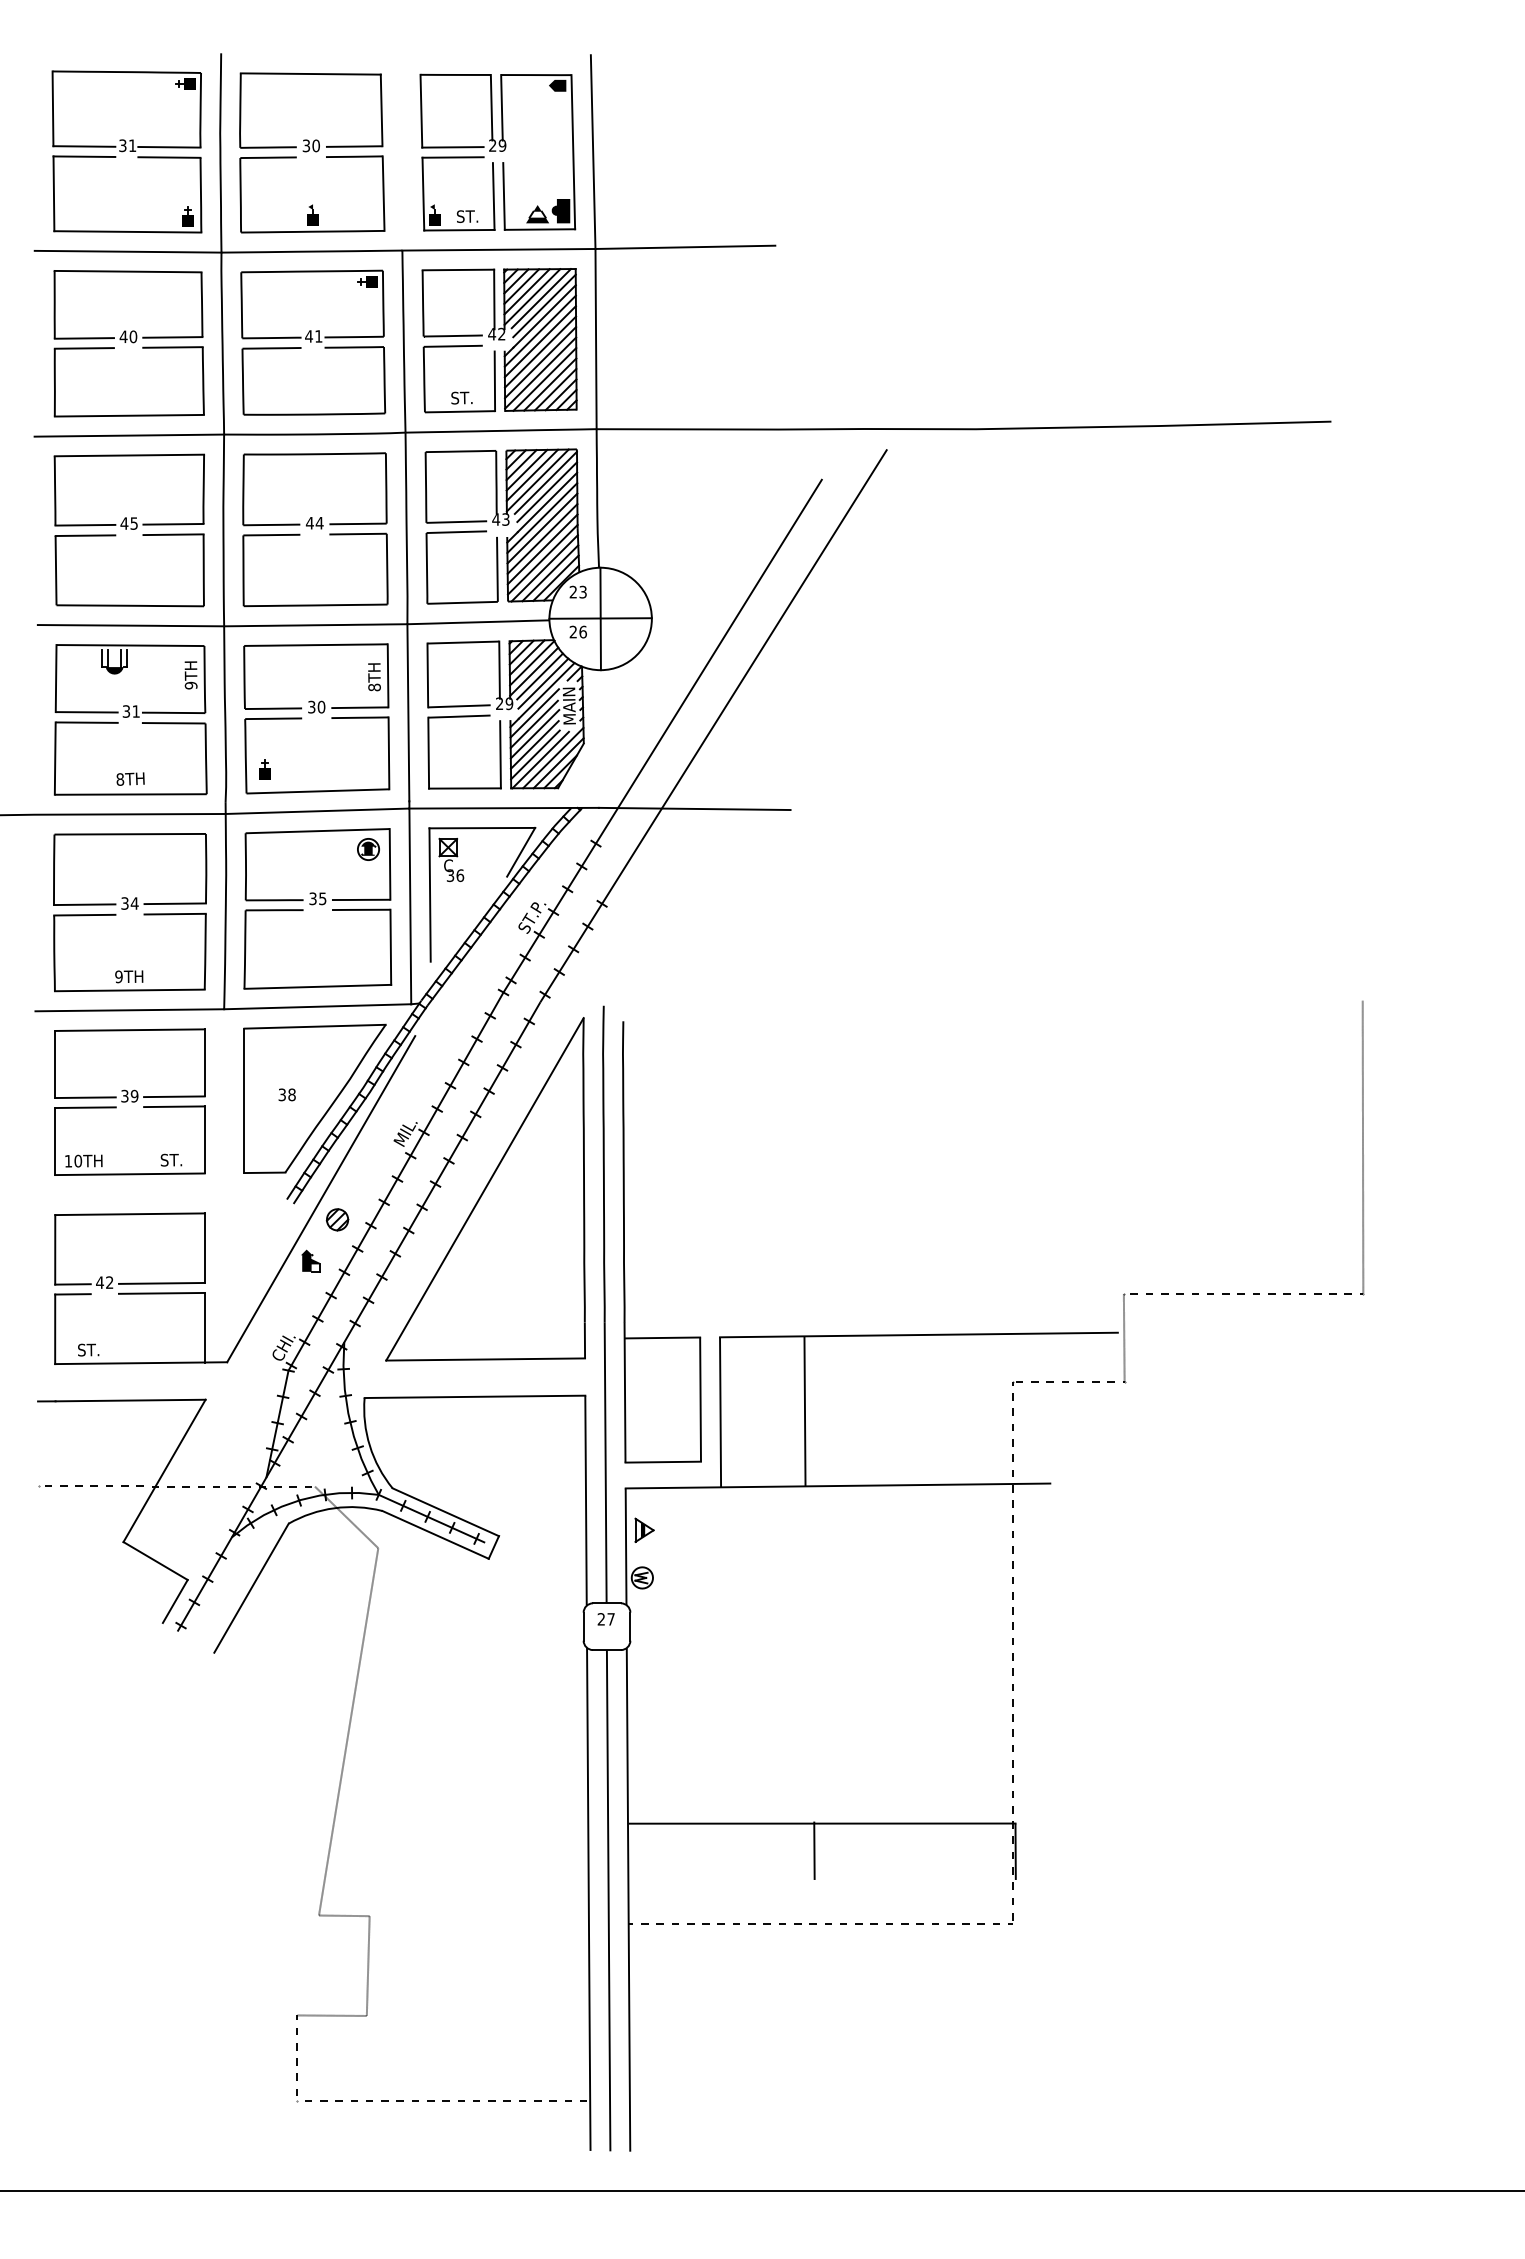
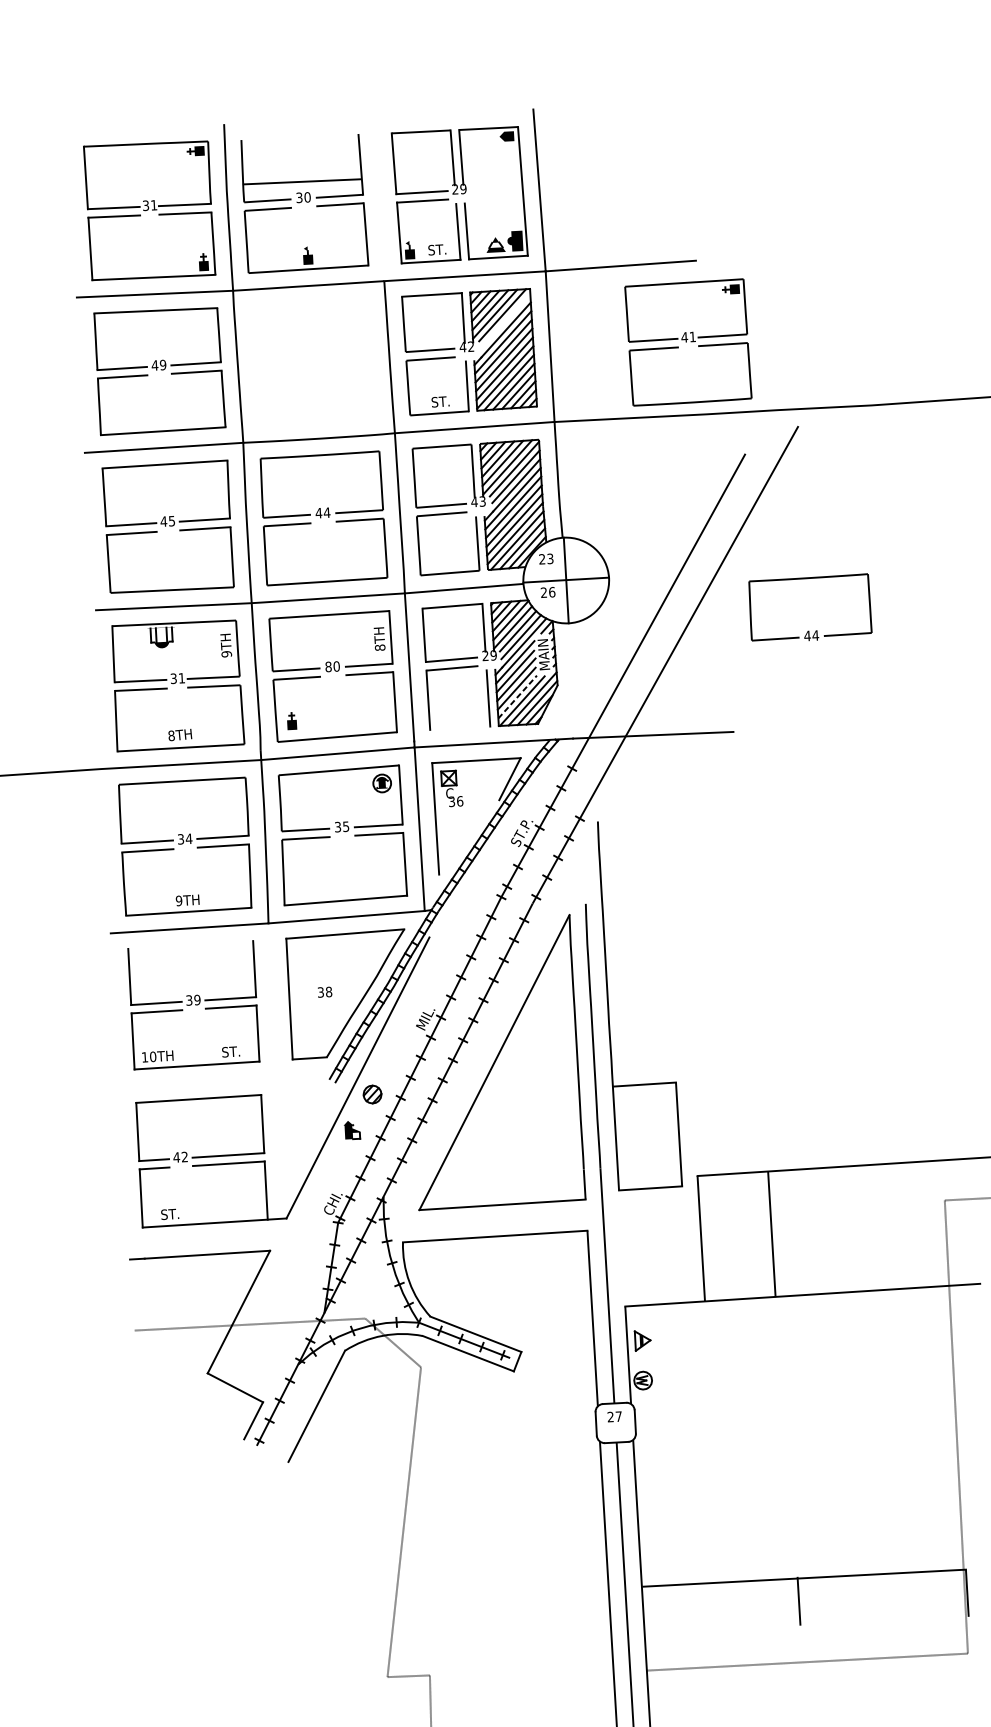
line: (310, 73) -> (302, 181), moved
line: (544, 305) -> (505, 320), removed
text: (133, 337) -> (163, 365), 40 -> 49
part: (313, 342) -> (688, 342), moved
part: (887, 694) -> (809, 631), added
text: (311, 706) -> (328, 666), 30 -> 80
line: (535, 754) -> (517, 696), solid -> dashed
line: (464, 788) -> (459, 728), removed
line: (129, 1029) -> (190, 944), removed
part: (624, 1242) -> (608, 1006), moved

